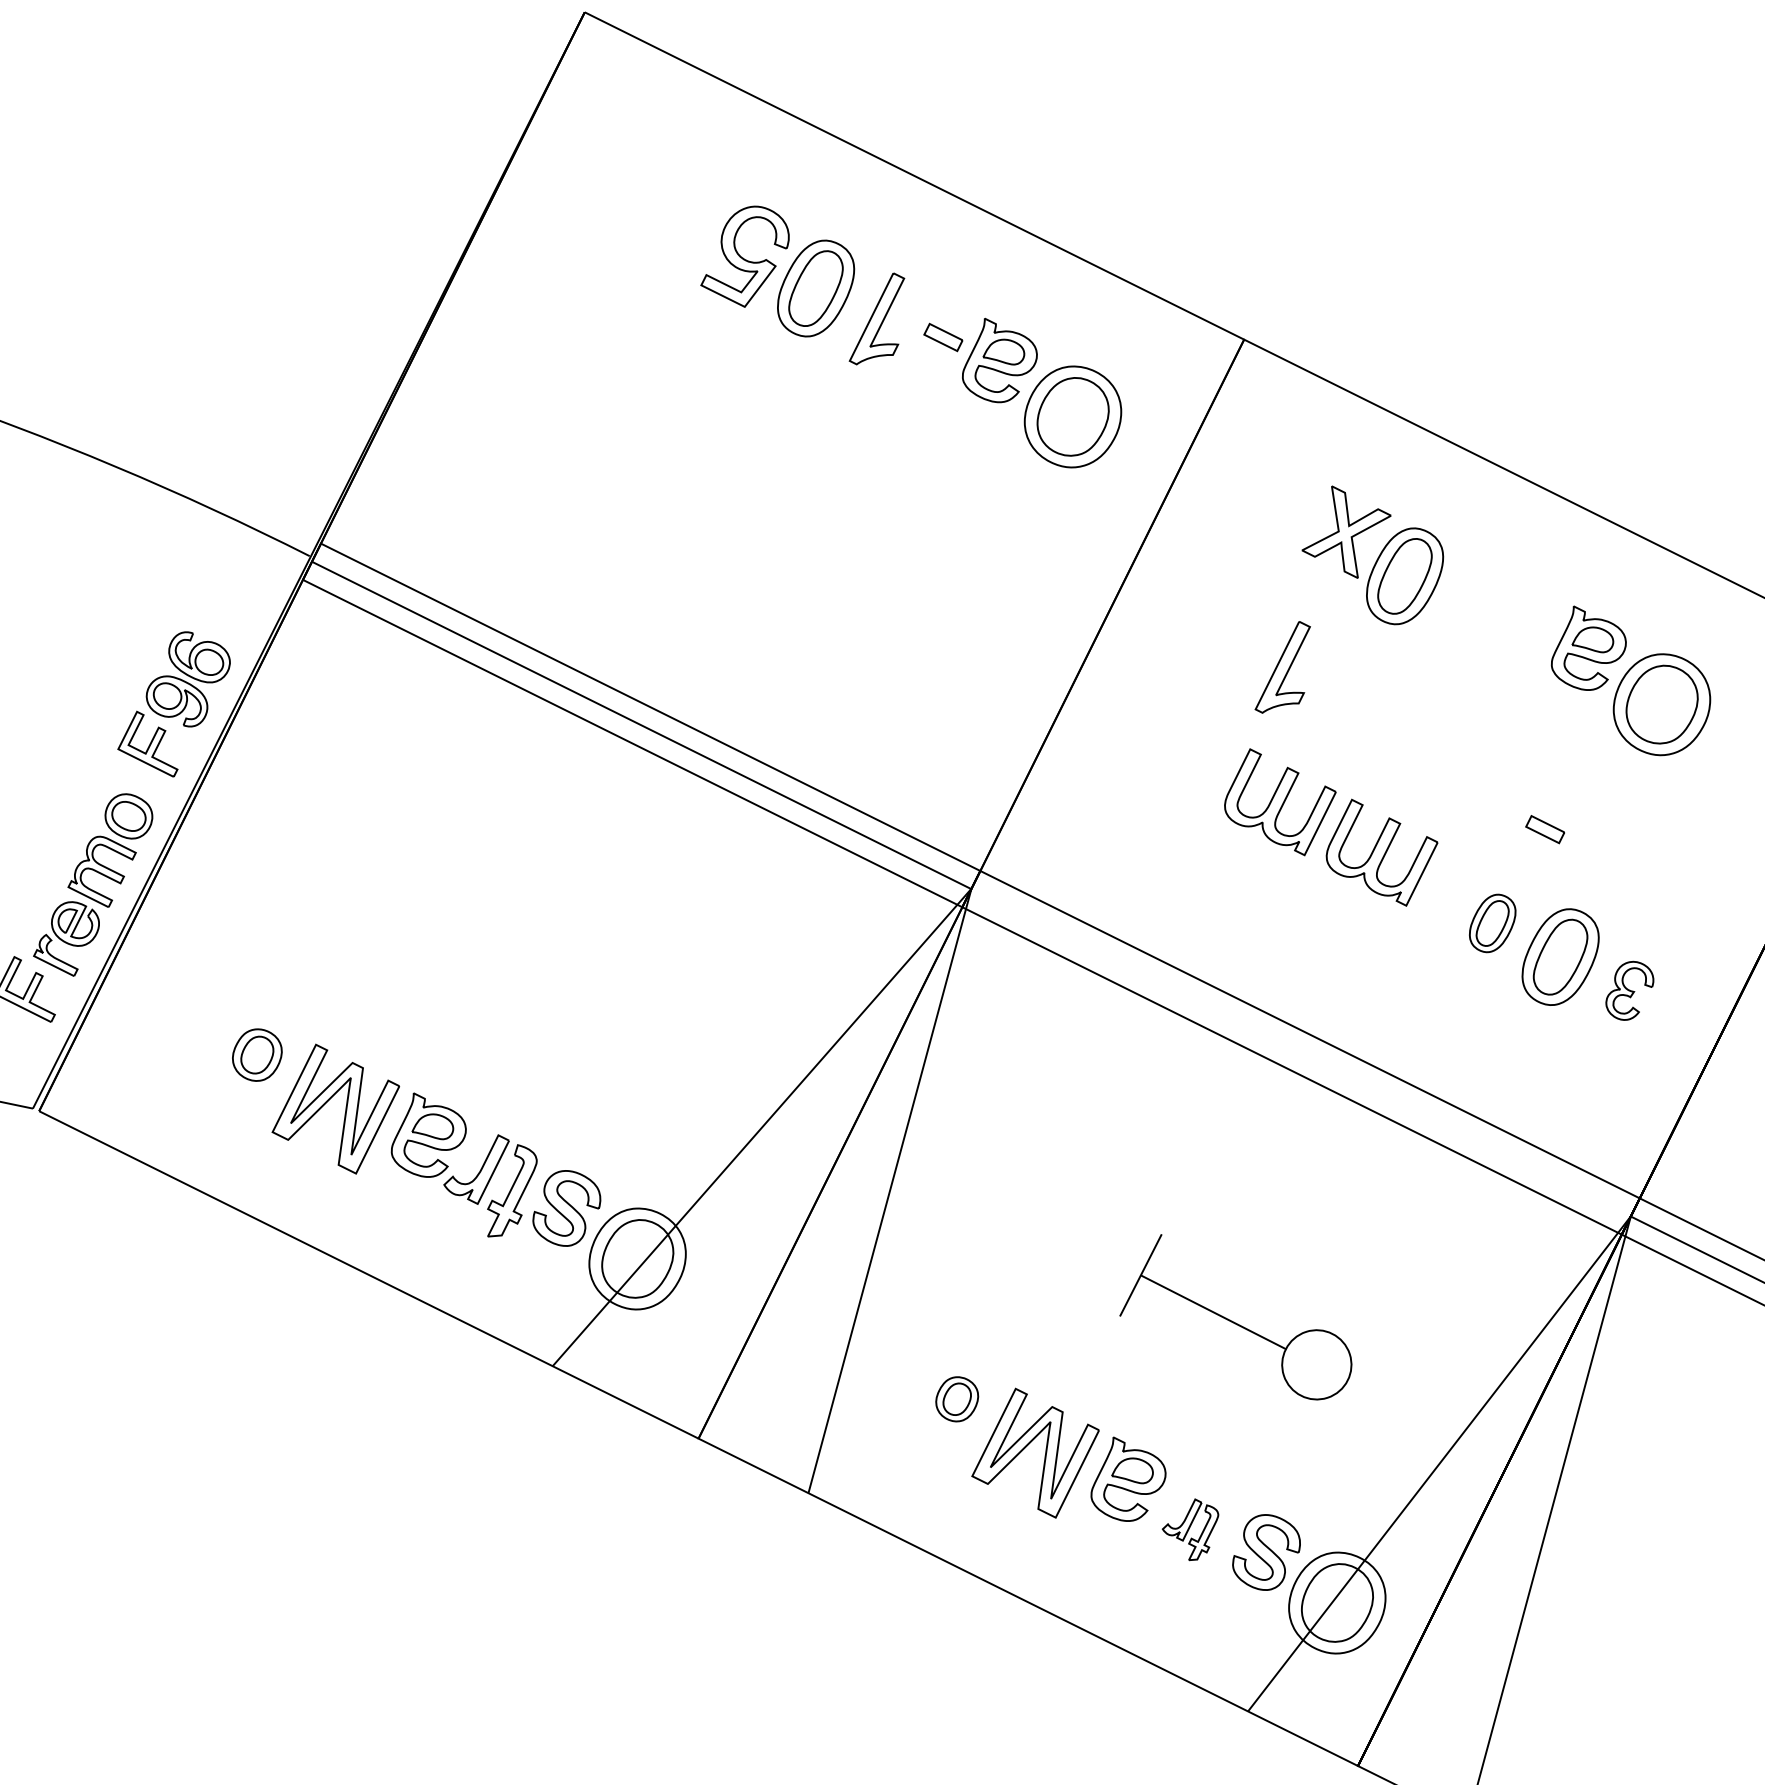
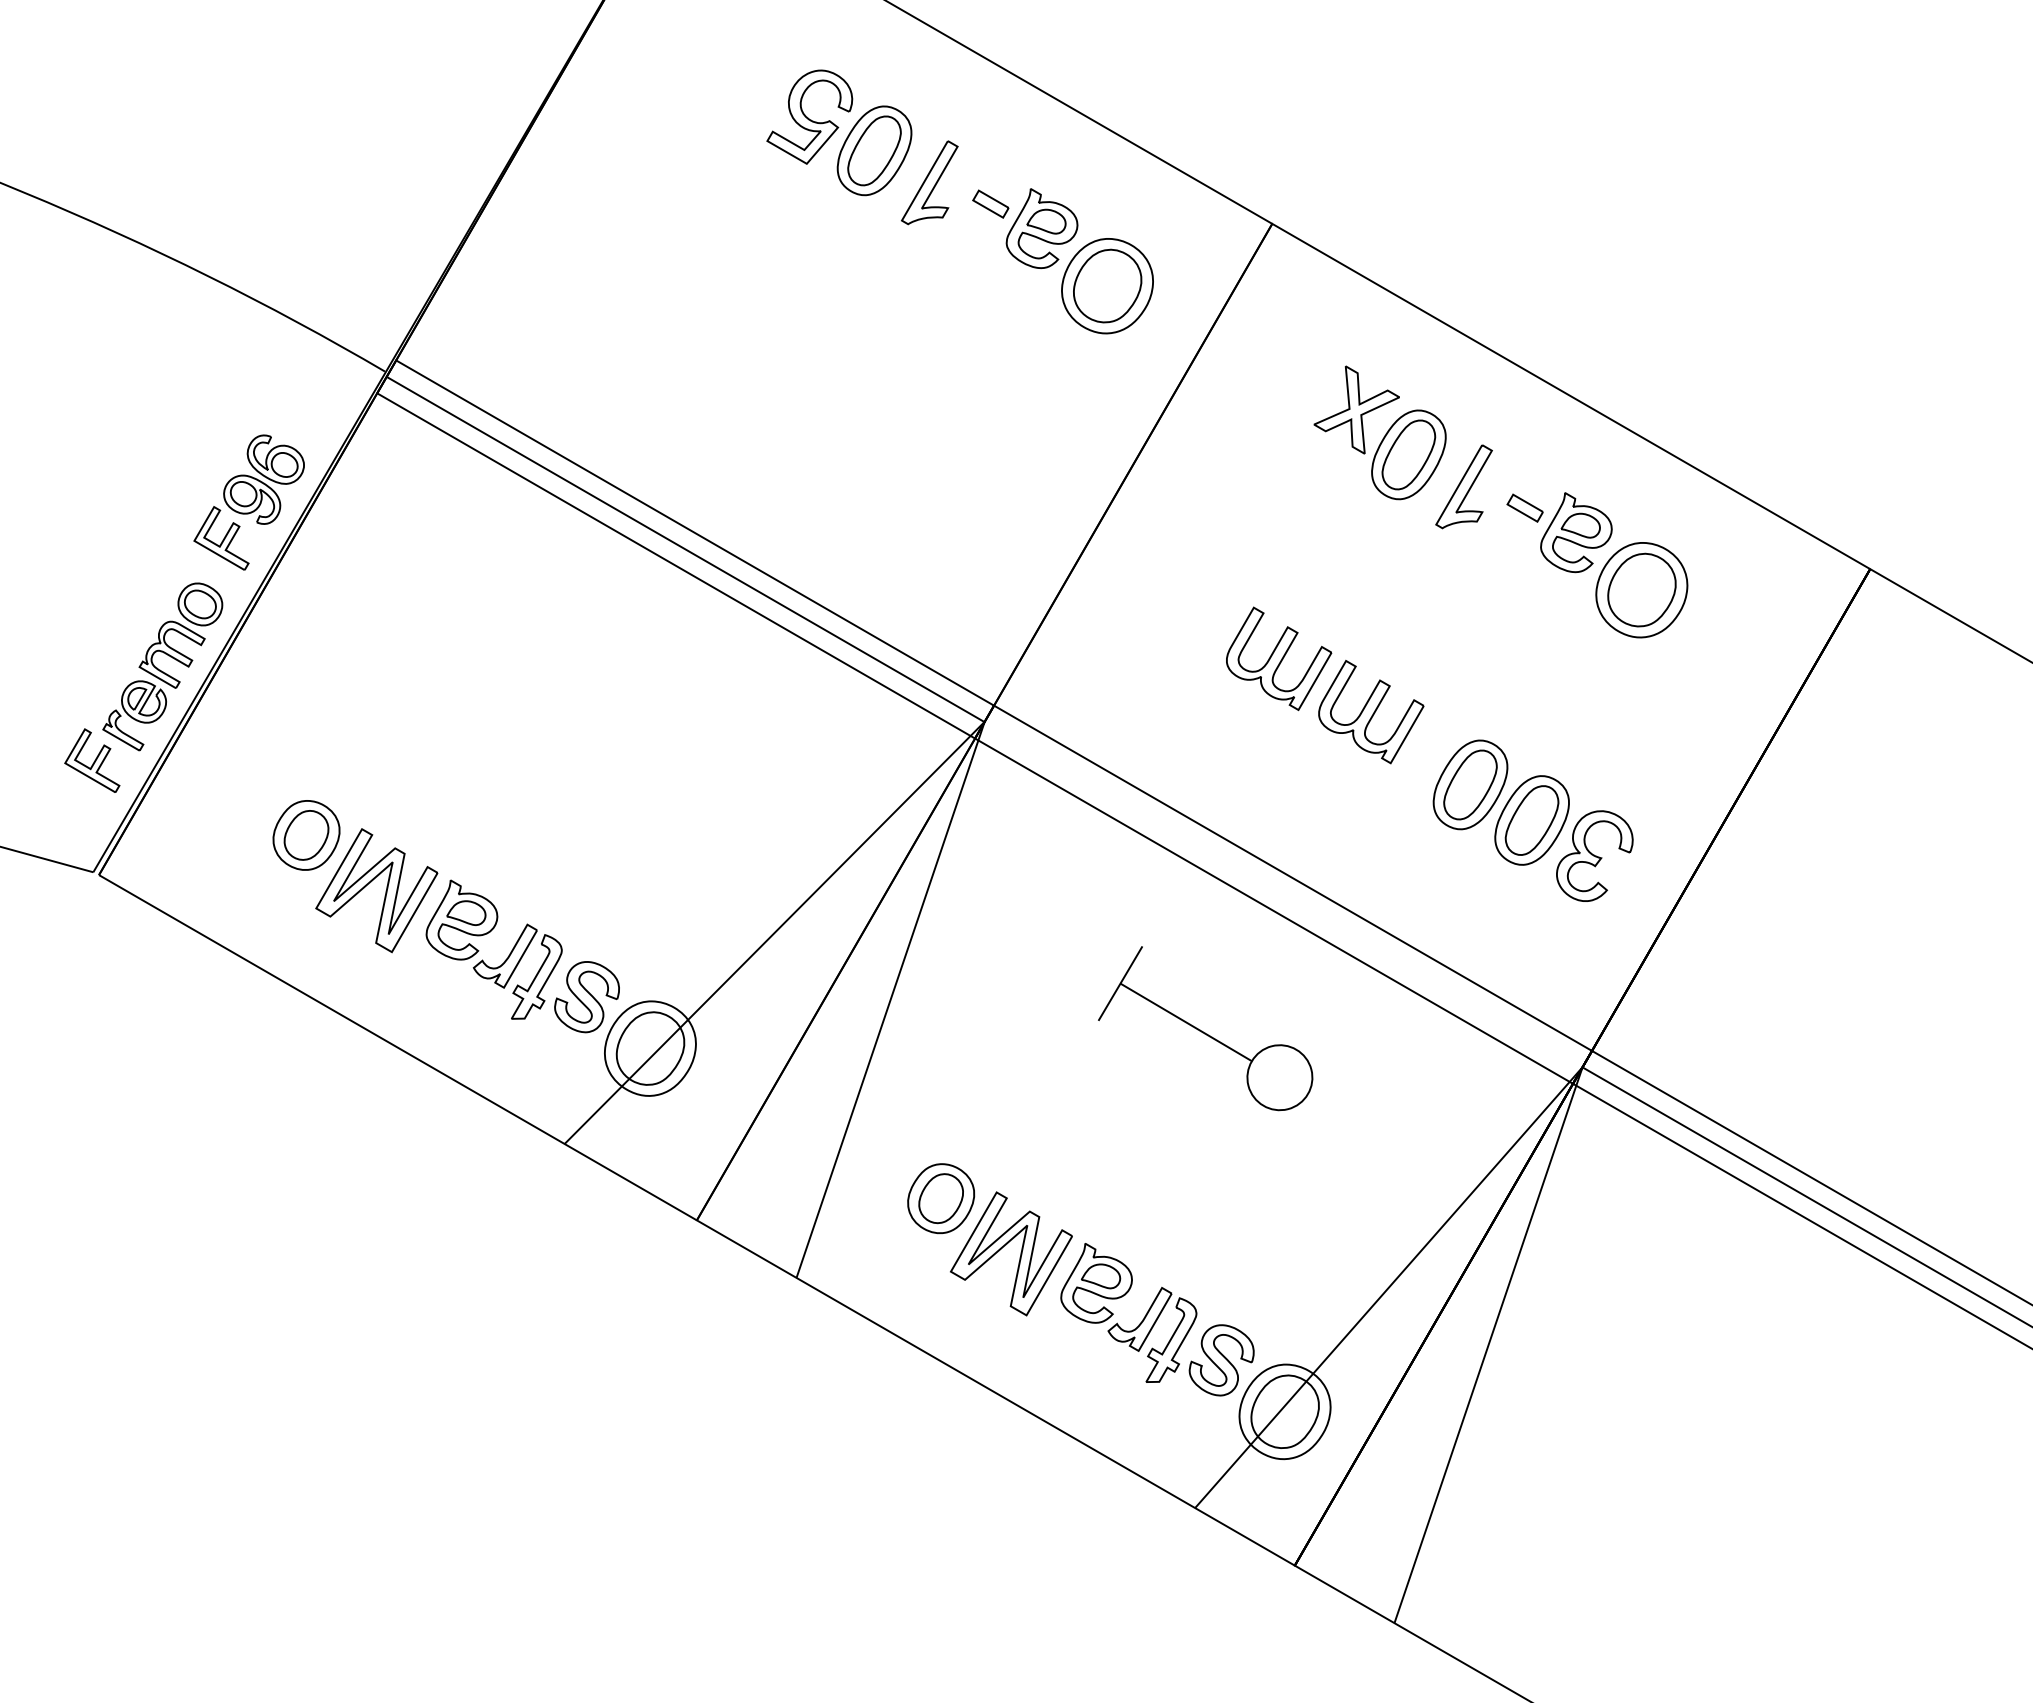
part: (1282, 666) -> (1463, 486), moved
part: (1544, 828) -> (1524, 507), moved
part: (1492, 922) -> (1470, 784), size x1.67
part: (1629, 990) -> (1594, 855), size x1.67
part: (257, 1055) -> (306, 835), size x1.43
part: (1234, 1317) -> (1205, 1028), moved
part: (957, 1398) -> (941, 1198), size x1.67
part: (1191, 1529) -> (1152, 1334), size x1.67

